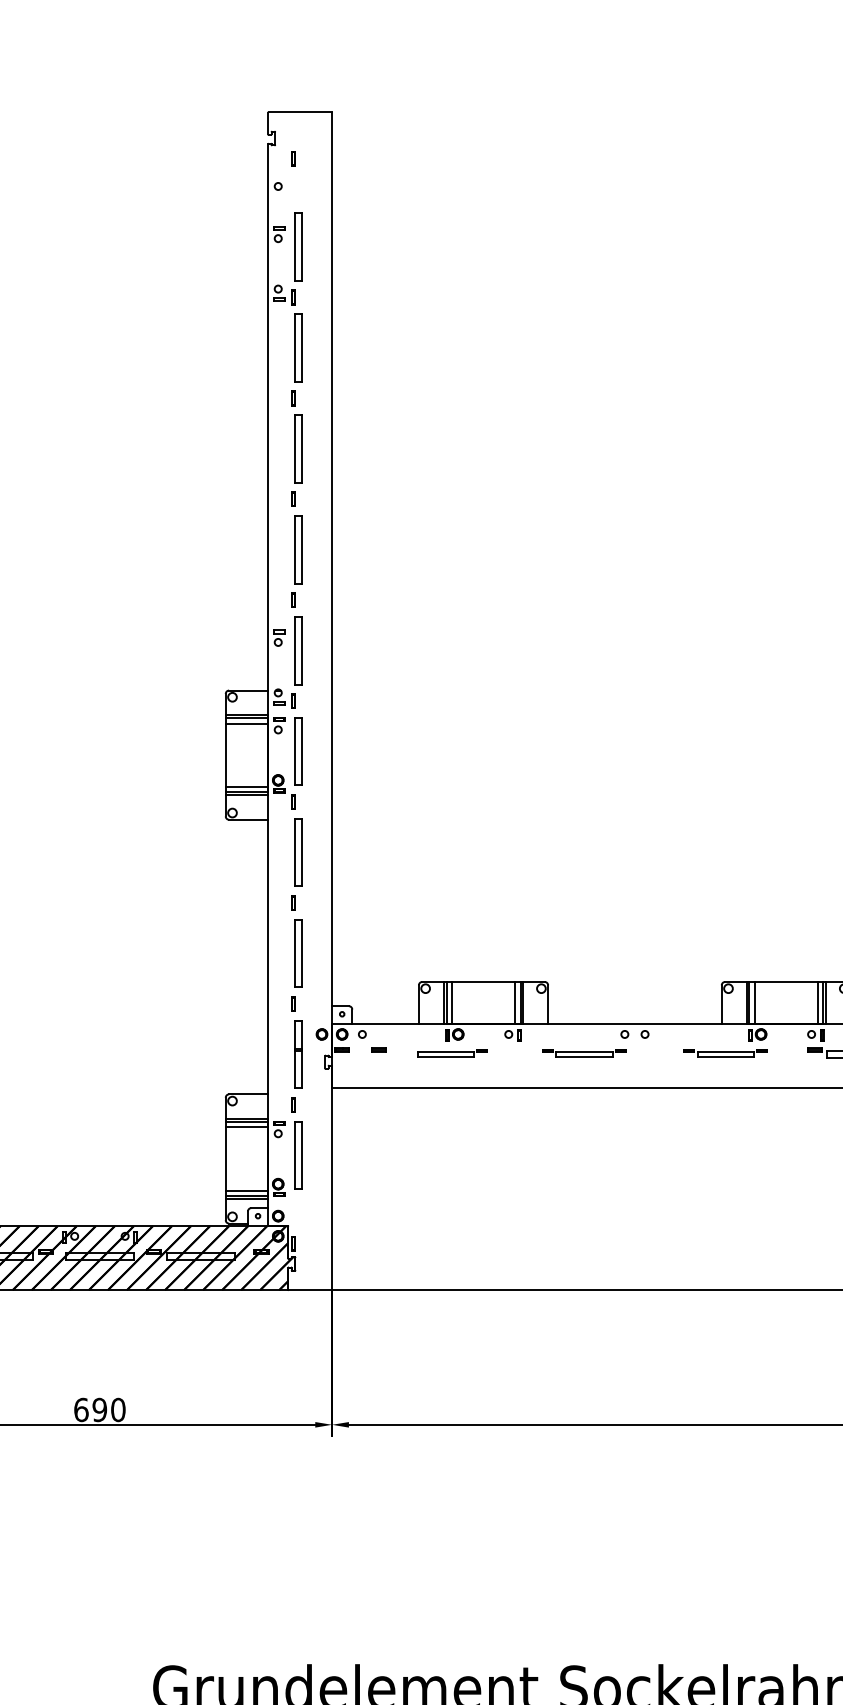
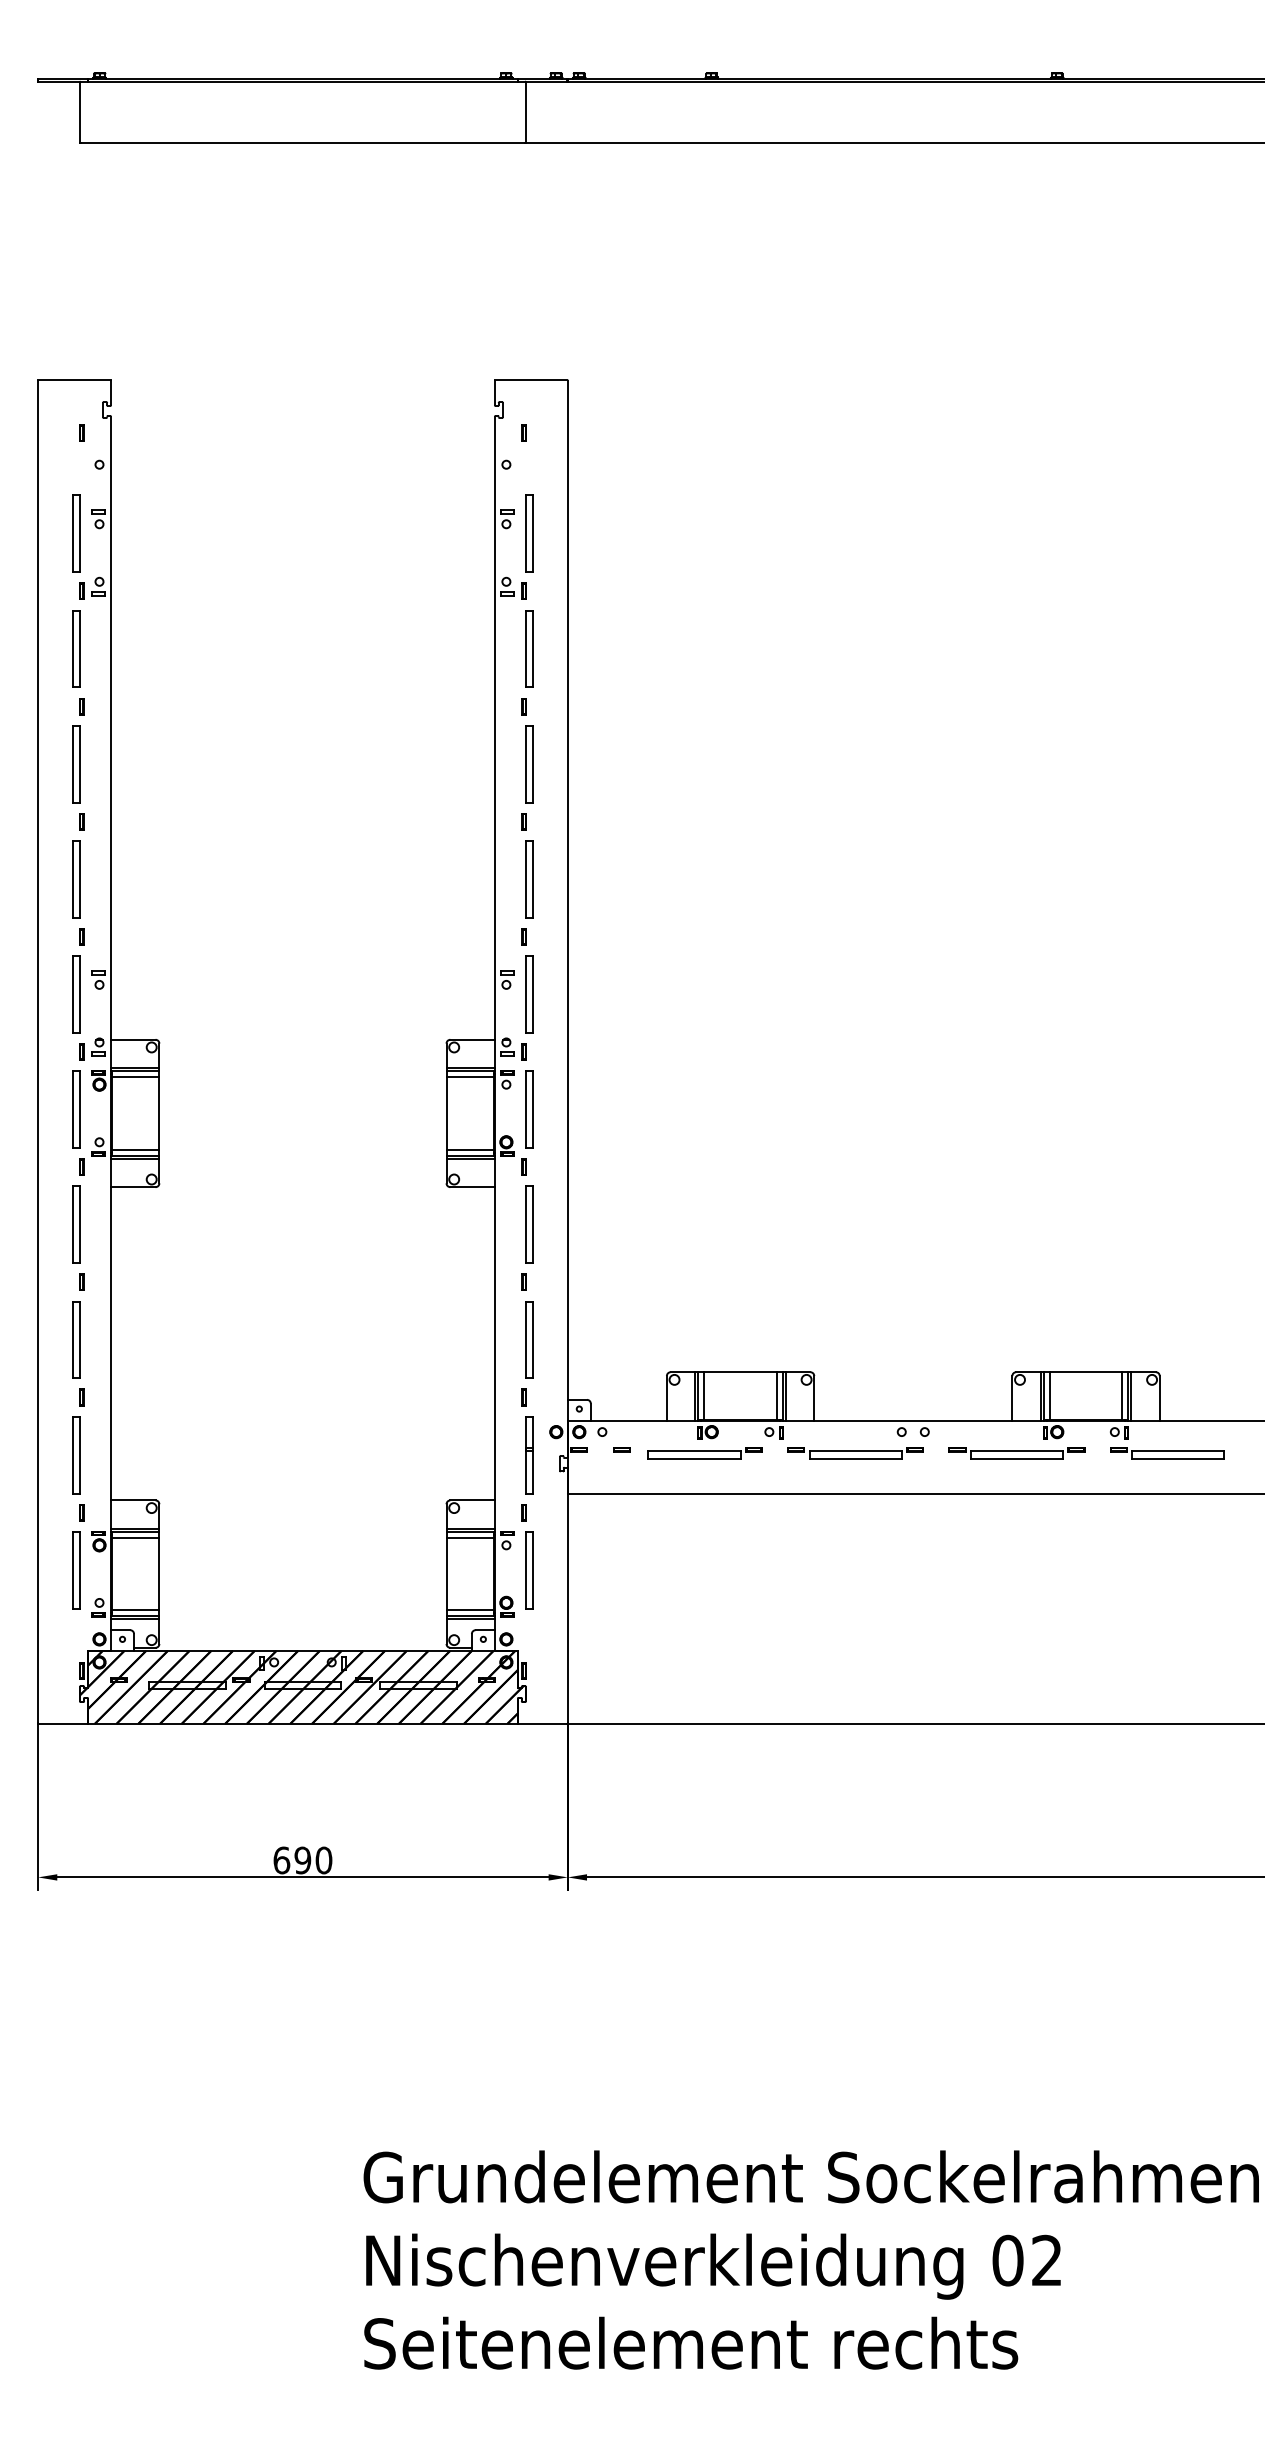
part: (451, 1053) -> (704, 1453), size x1.43
part: (584, 1053) -> (855, 1453), size x1.43
part: (725, 1053) -> (1016, 1453), size x1.43

